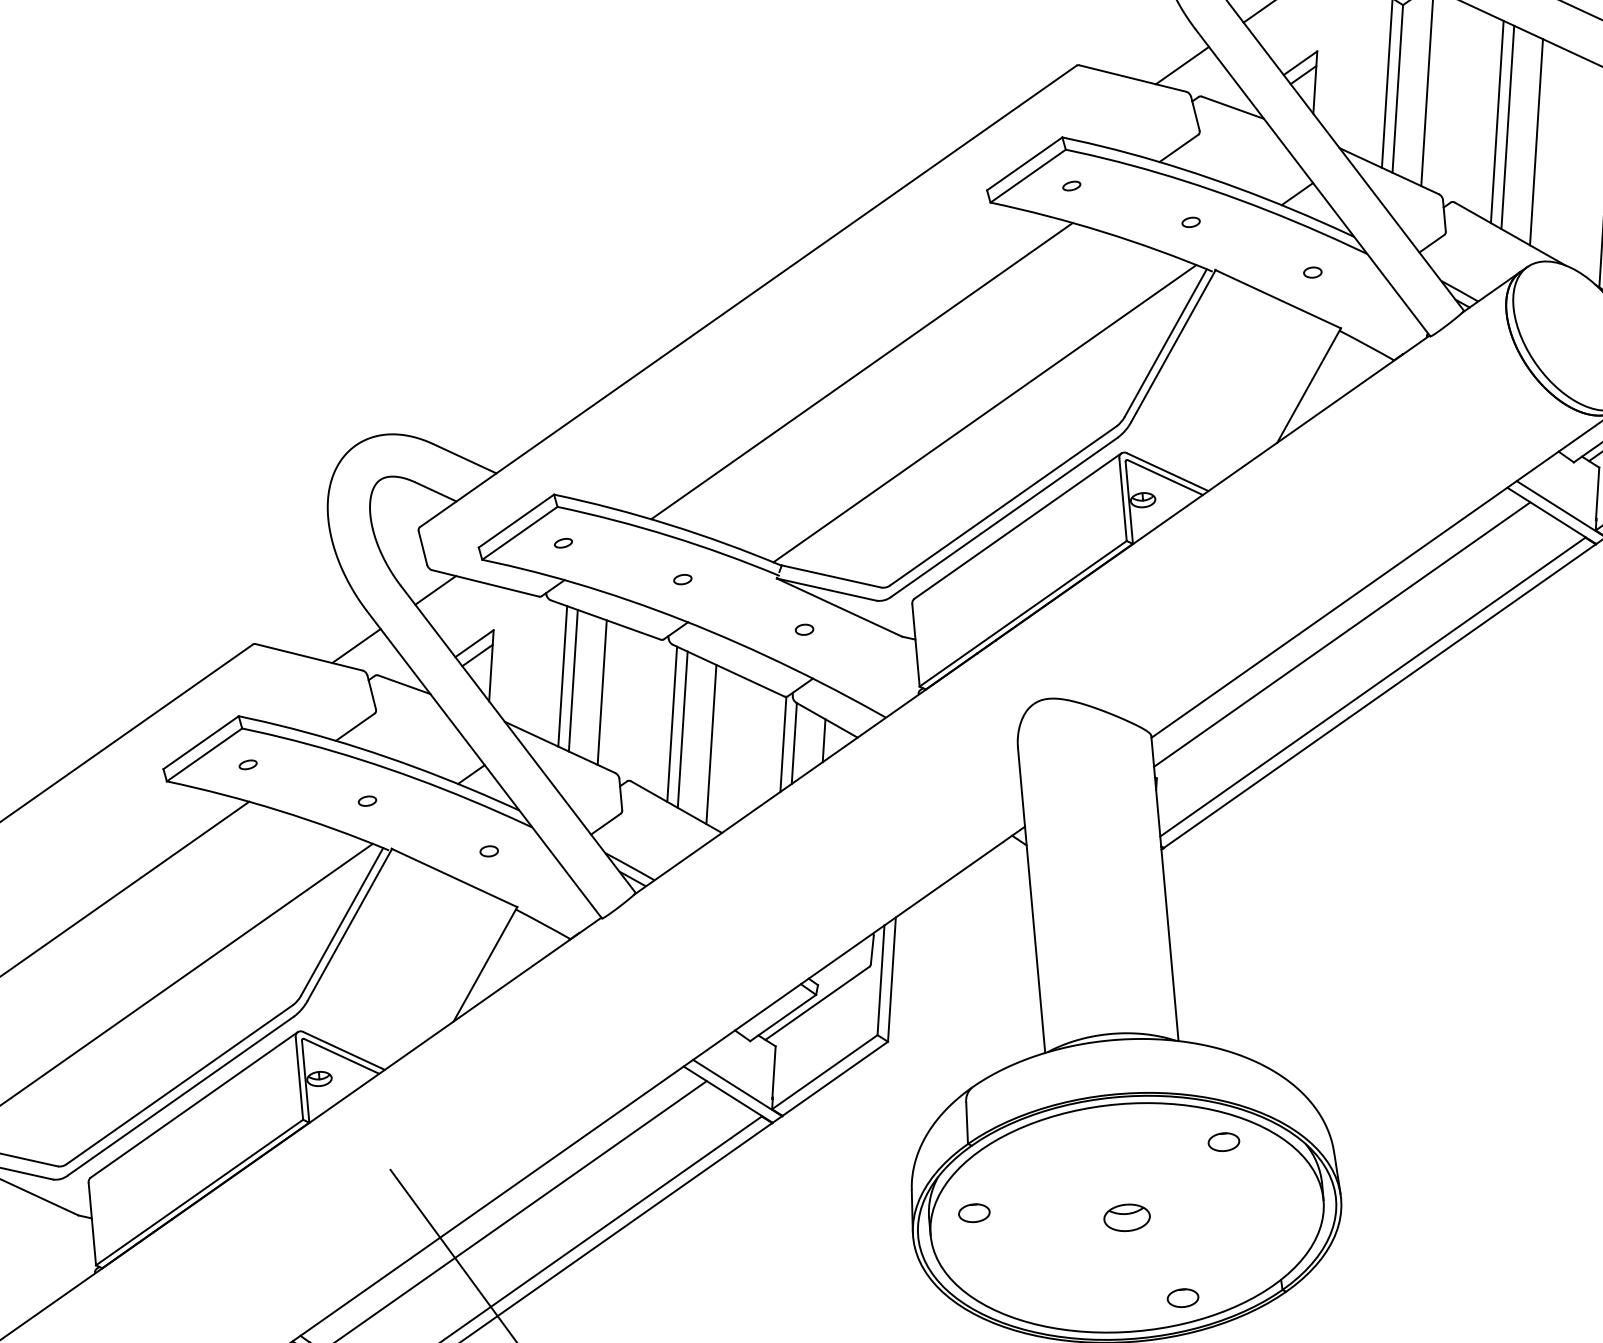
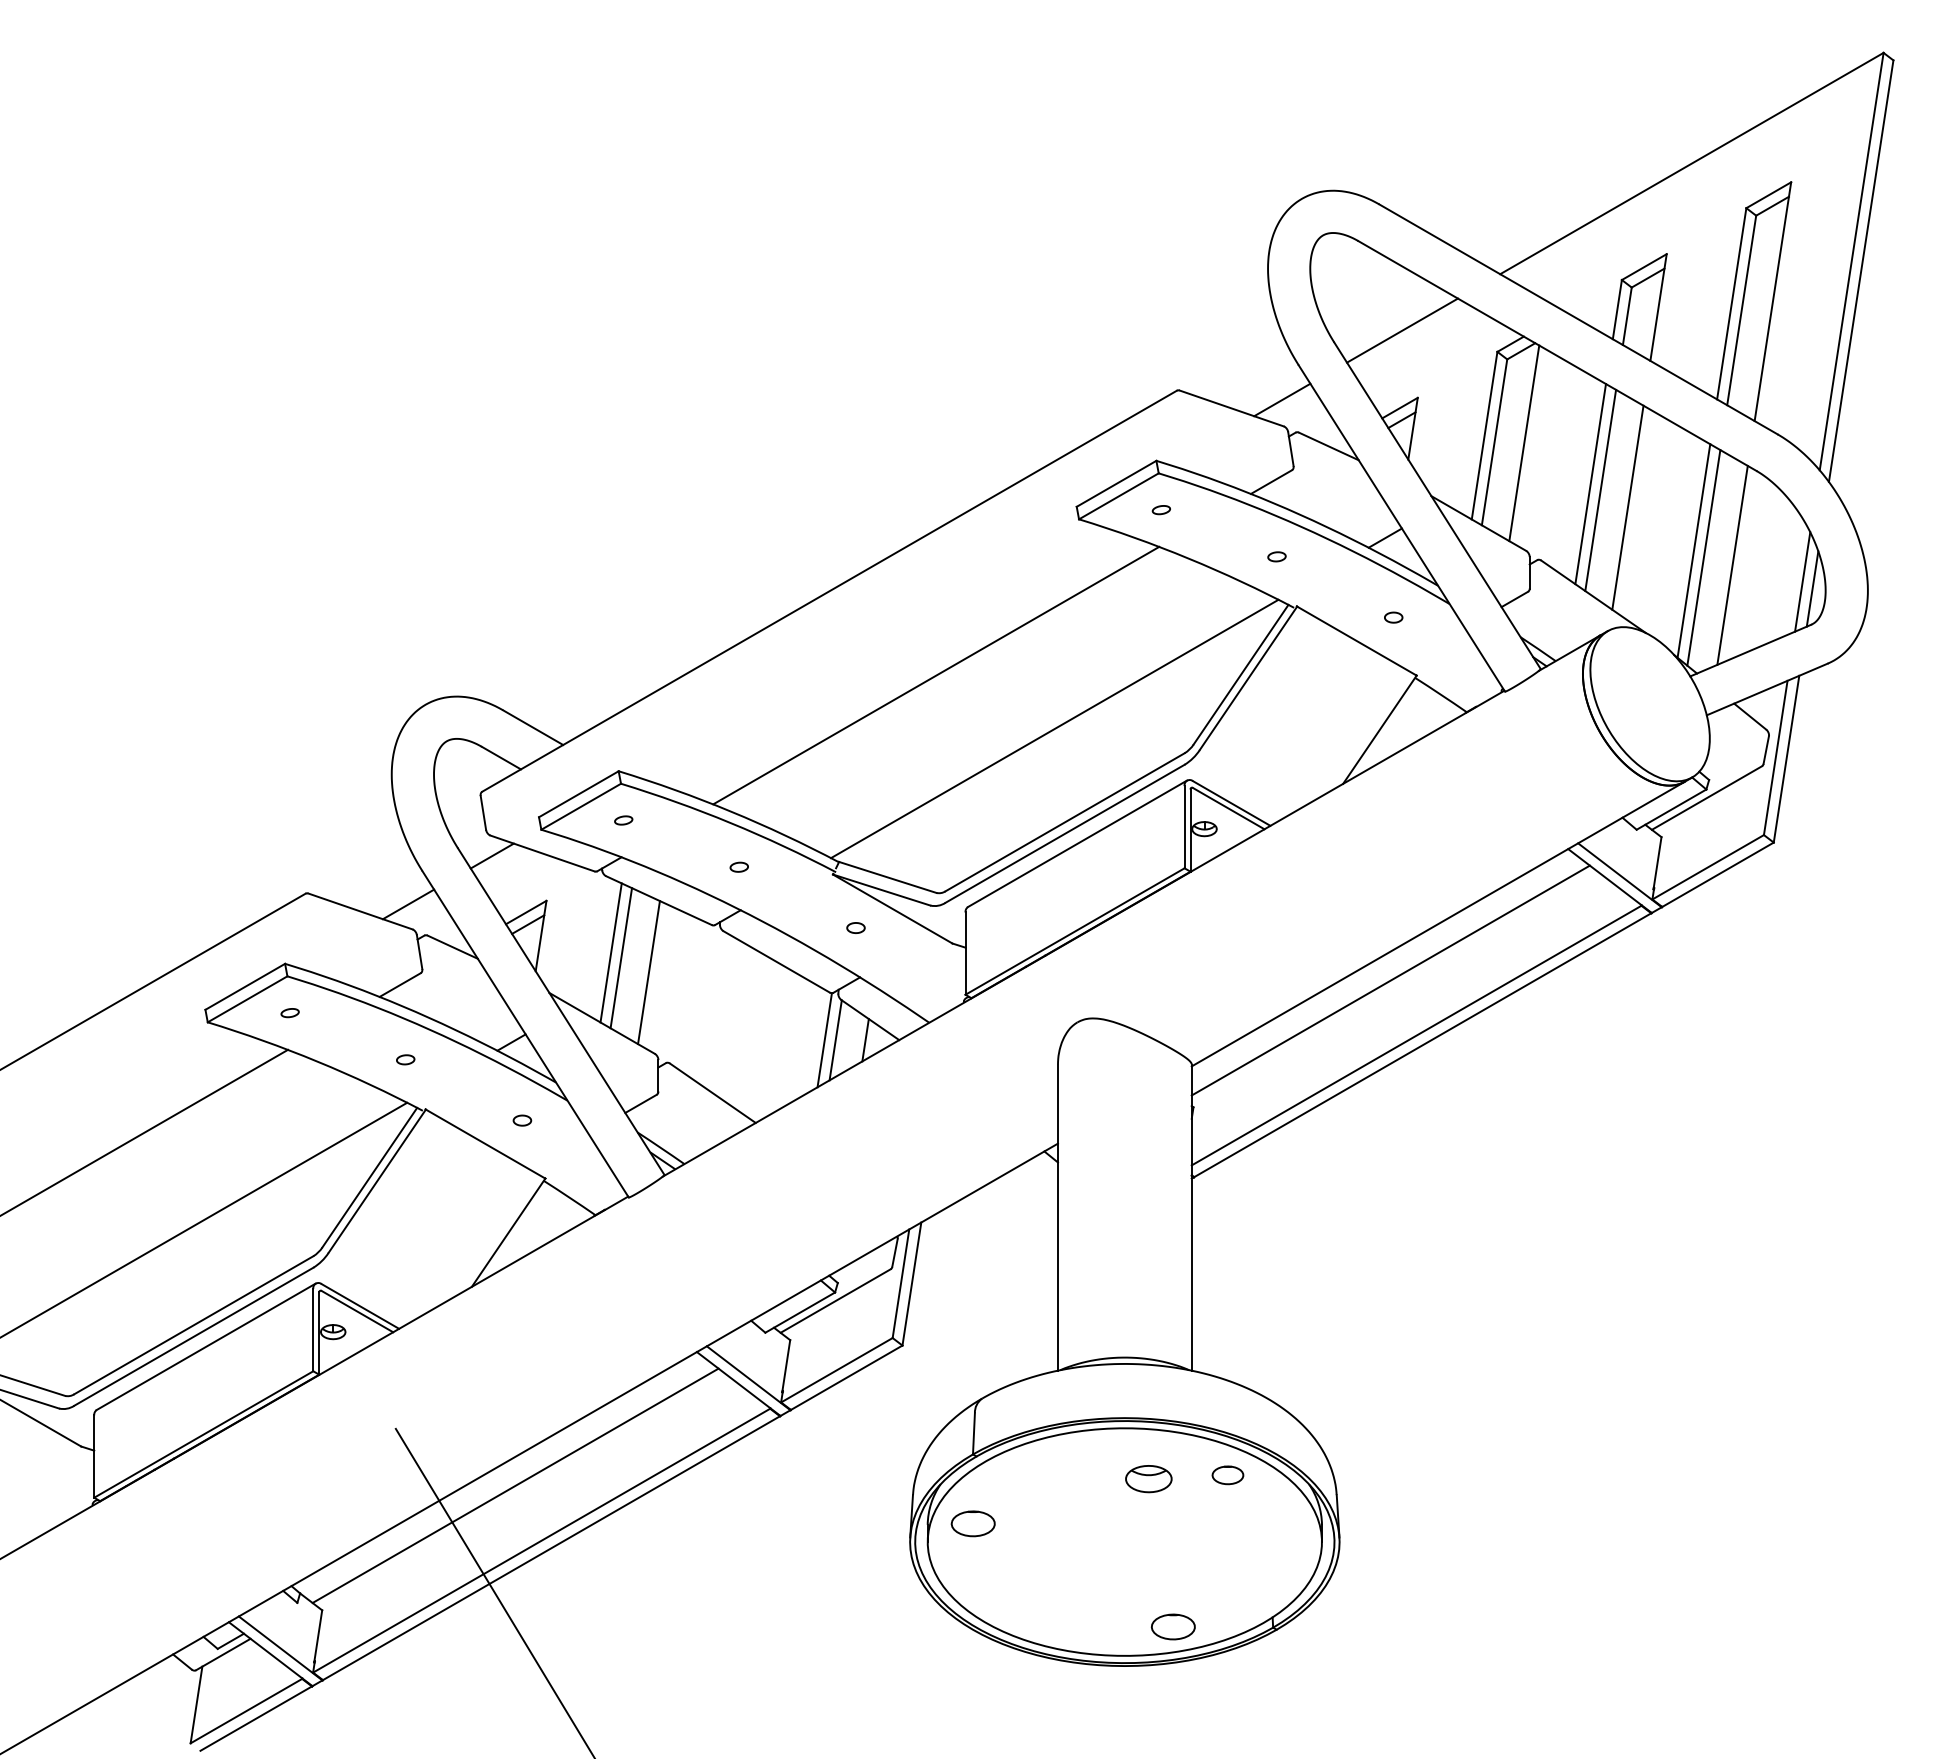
line: (671, 724) -> (715, 1010), removed
line: (682, 729) -> (725, 1016), removed
line: (711, 744) -> (753, 1033), removed
part: (973, 1212) -> (972, 1523), size x1.4
part: (1126, 1218) -> (1148, 1479), moved
part: (1183, 1297) -> (1173, 1626), size x1.4

